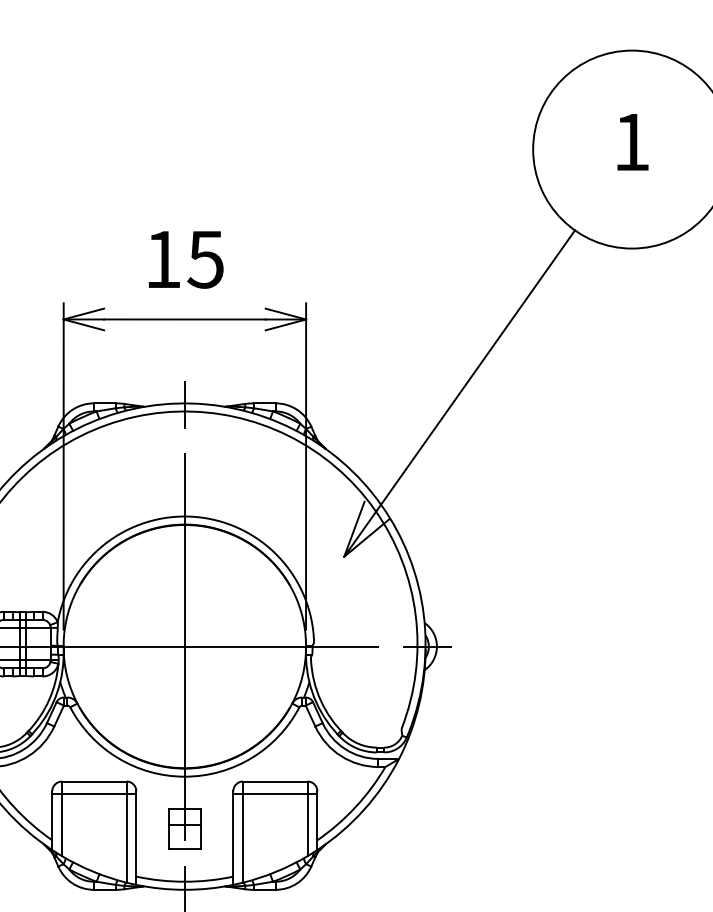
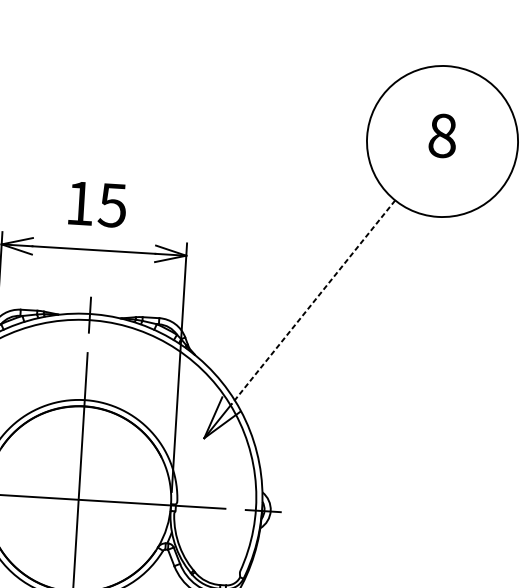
text: (631, 142) -> (442, 136), 1 -> 8
line: (475, 370) -> (312, 302), solid -> dashed

